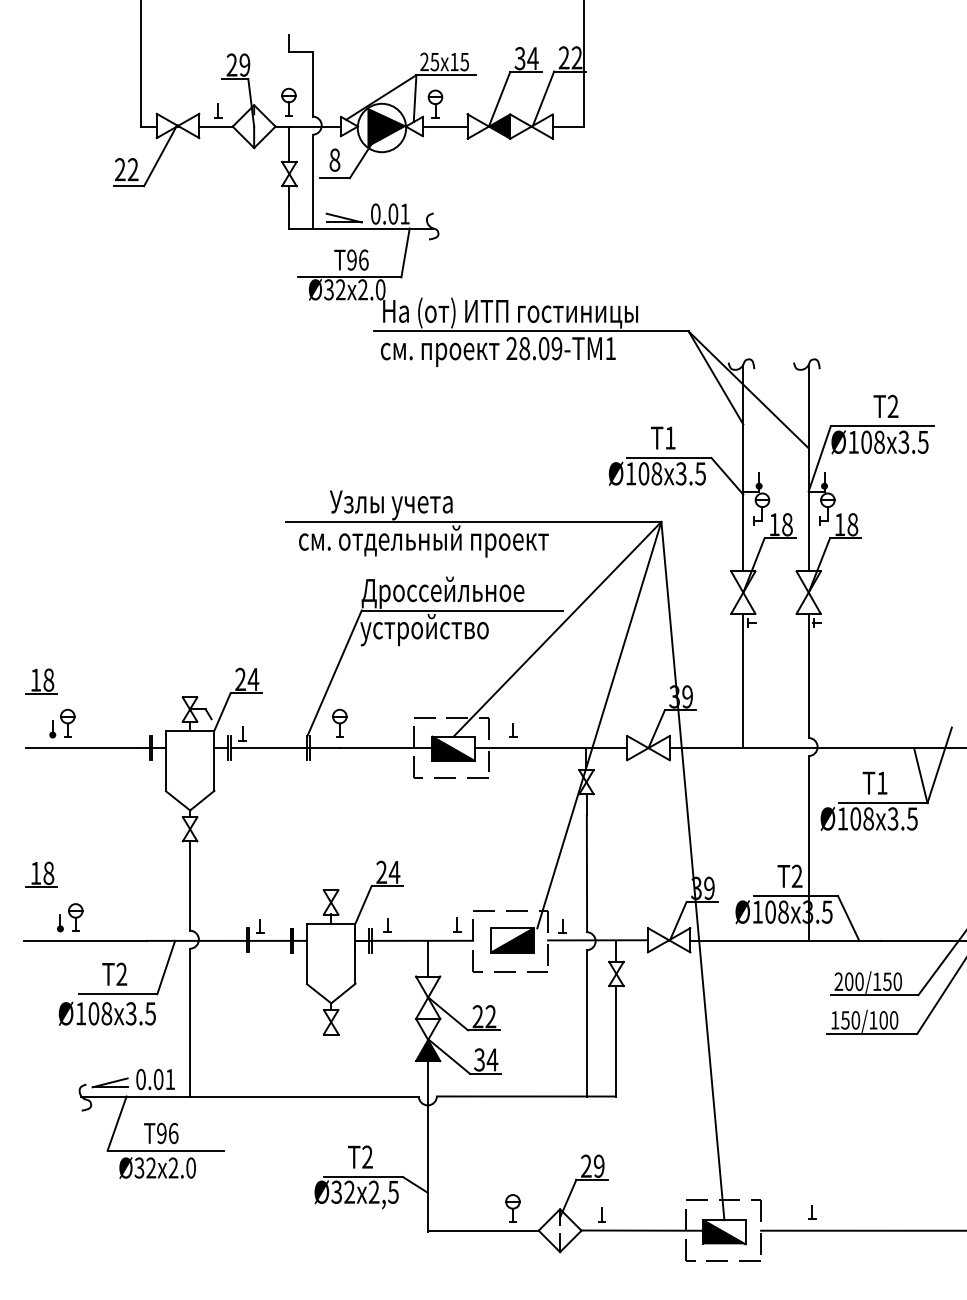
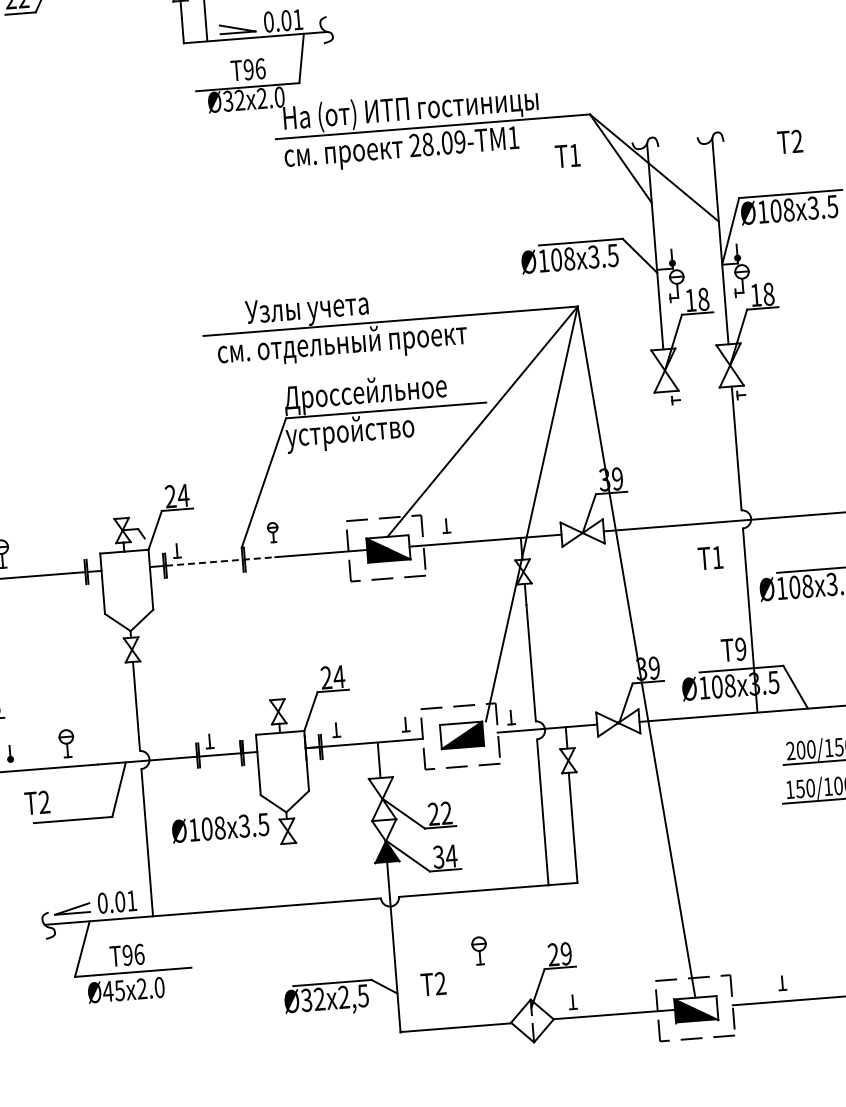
text: (885, 405) -> (789, 140), moved
text: (663, 437) -> (567, 155), moved
line: (743, 680) -> (672, 458), removed
part: (339, 722) -> (272, 531), size x0.7
line: (285, 748) -> (220, 561), solid -> dashed
text: (874, 782) -> (709, 557), moved
text: (796, 876) -> (740, 649), 2 -> 9
part: (75, 917) -> (66, 743), moved
text: (114, 973) -> (37, 802), moved
text: (106, 1013) -> (219, 827), moved
text: (360, 1156) -> (433, 983), moved
text: (145, 1167) -> (114, 990), Ø32 -> Ø45
part: (512, 1208) -> (479, 950), moved

